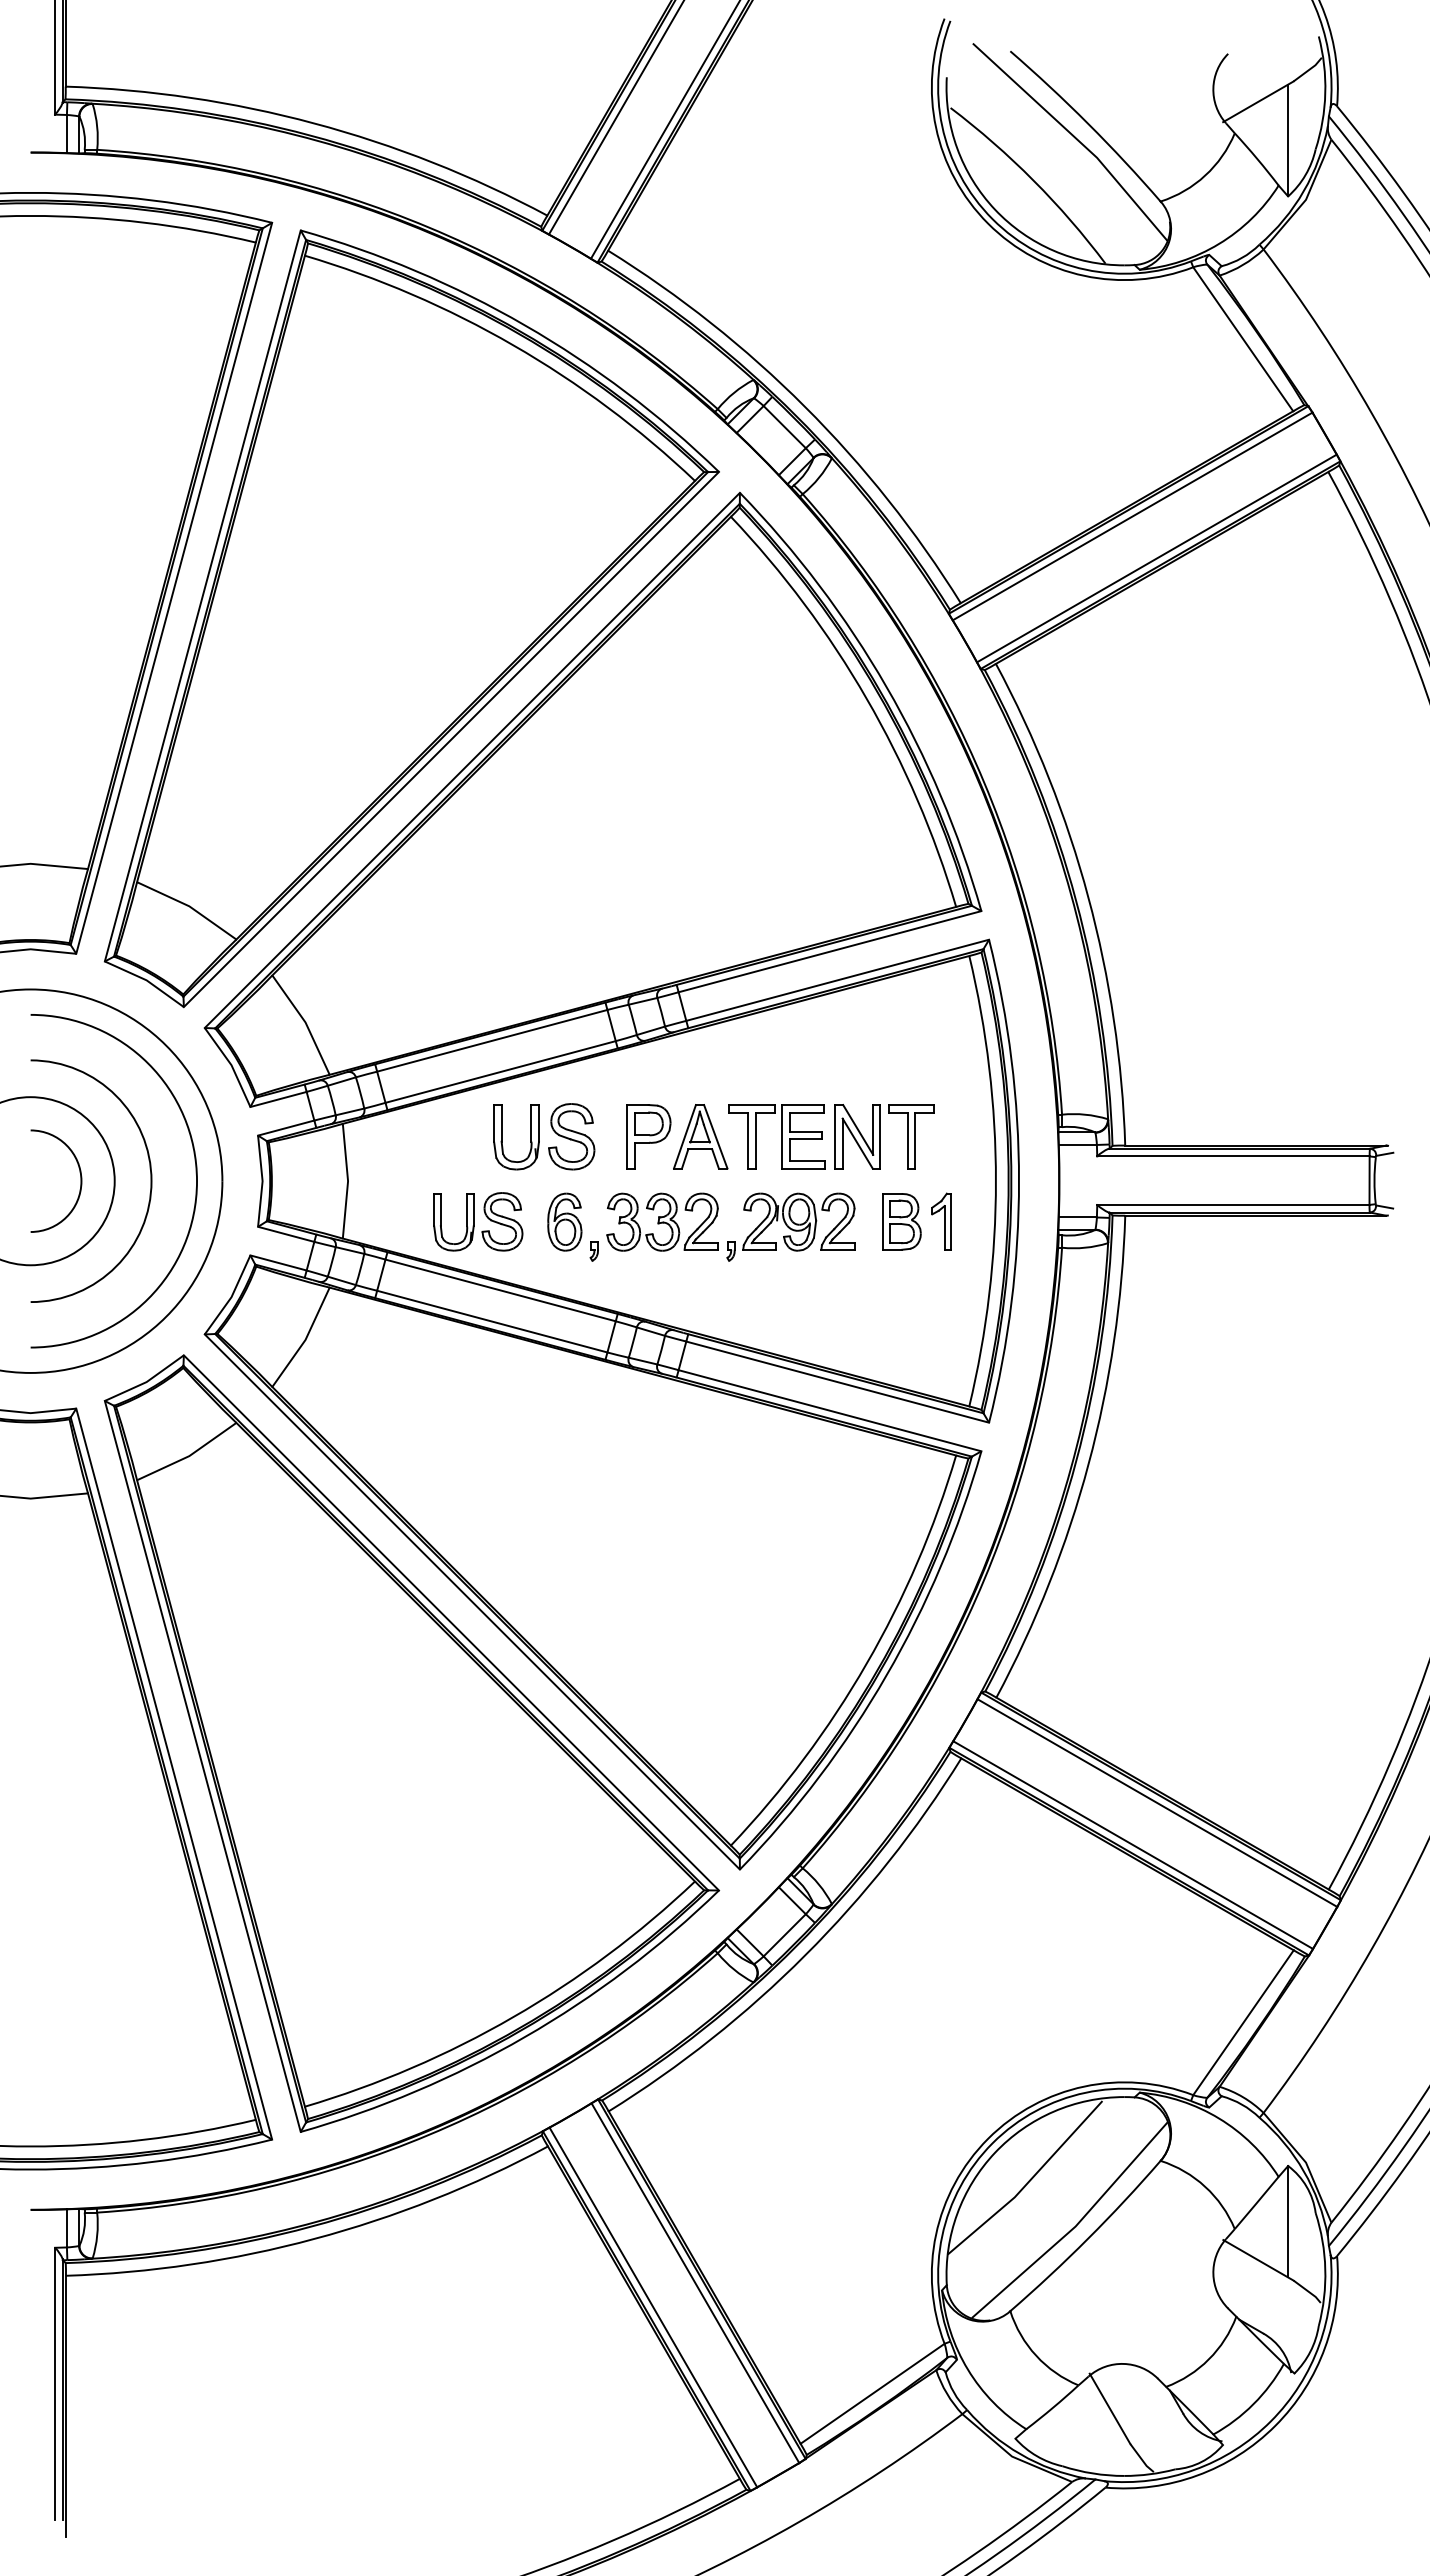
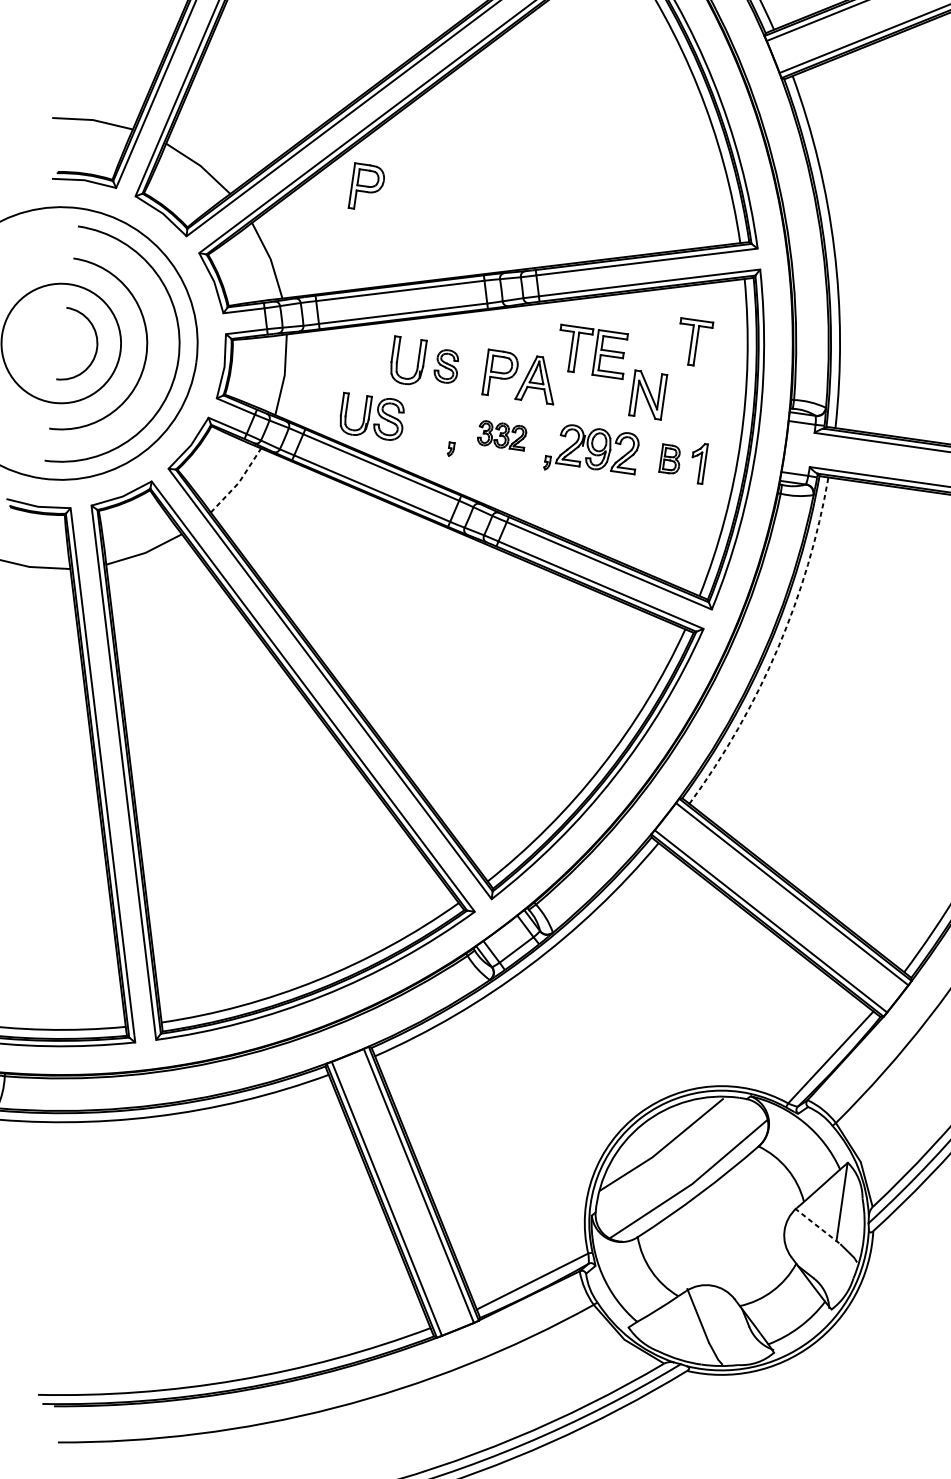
part: (425, 903) -> (367, 187), added
part: (571, 1136) -> (446, 366), size x0.7
part: (776, 1136) -> (591, 351), moved
part: (911, 1136) -> (694, 342), moved
part: (564, 1221) -> (433, 425), removed
part: (662, 1221) -> (502, 435), size x0.6
part: (901, 1221) -> (670, 459), size x0.7
line: (305, 1339) -> (238, 482), solid -> dashed
arc: (1088, 1464) -> (777, 648), solid -> dashed
line: (1258, 2260) -> (817, 1226), solid -> dashed

